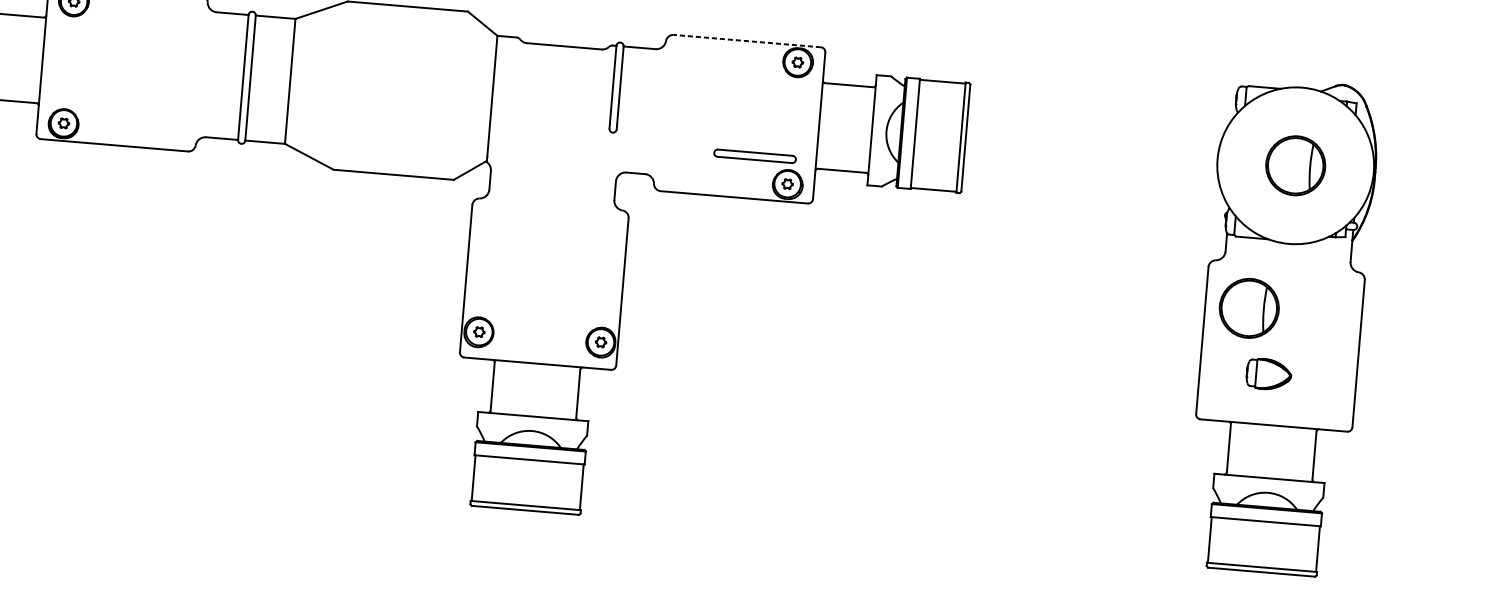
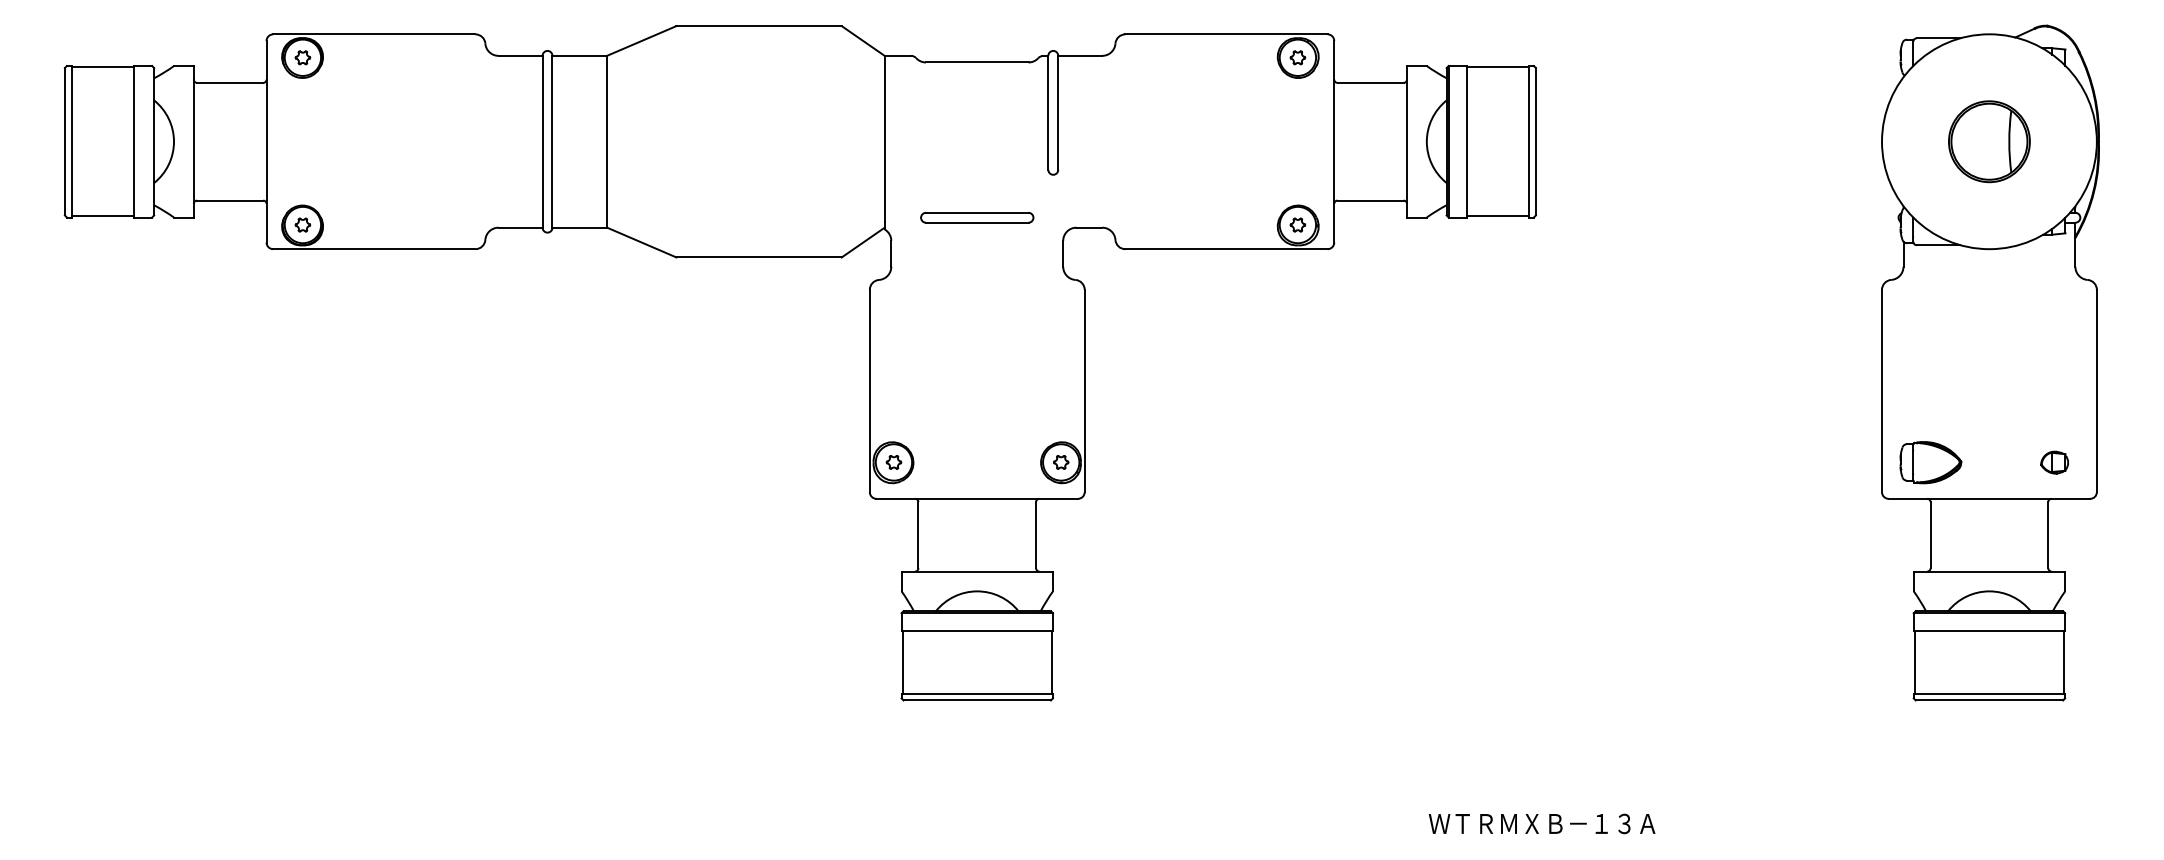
line: (747, 41) -> (1226, 34), dashed -> solid
part: (755, 156) -> (977, 217), moved
part: (1249, 308) -> (1942, 341), removed
part: (1268, 374) -> (1930, 462), moved
part: (1323, 403) -> (2054, 462), added

